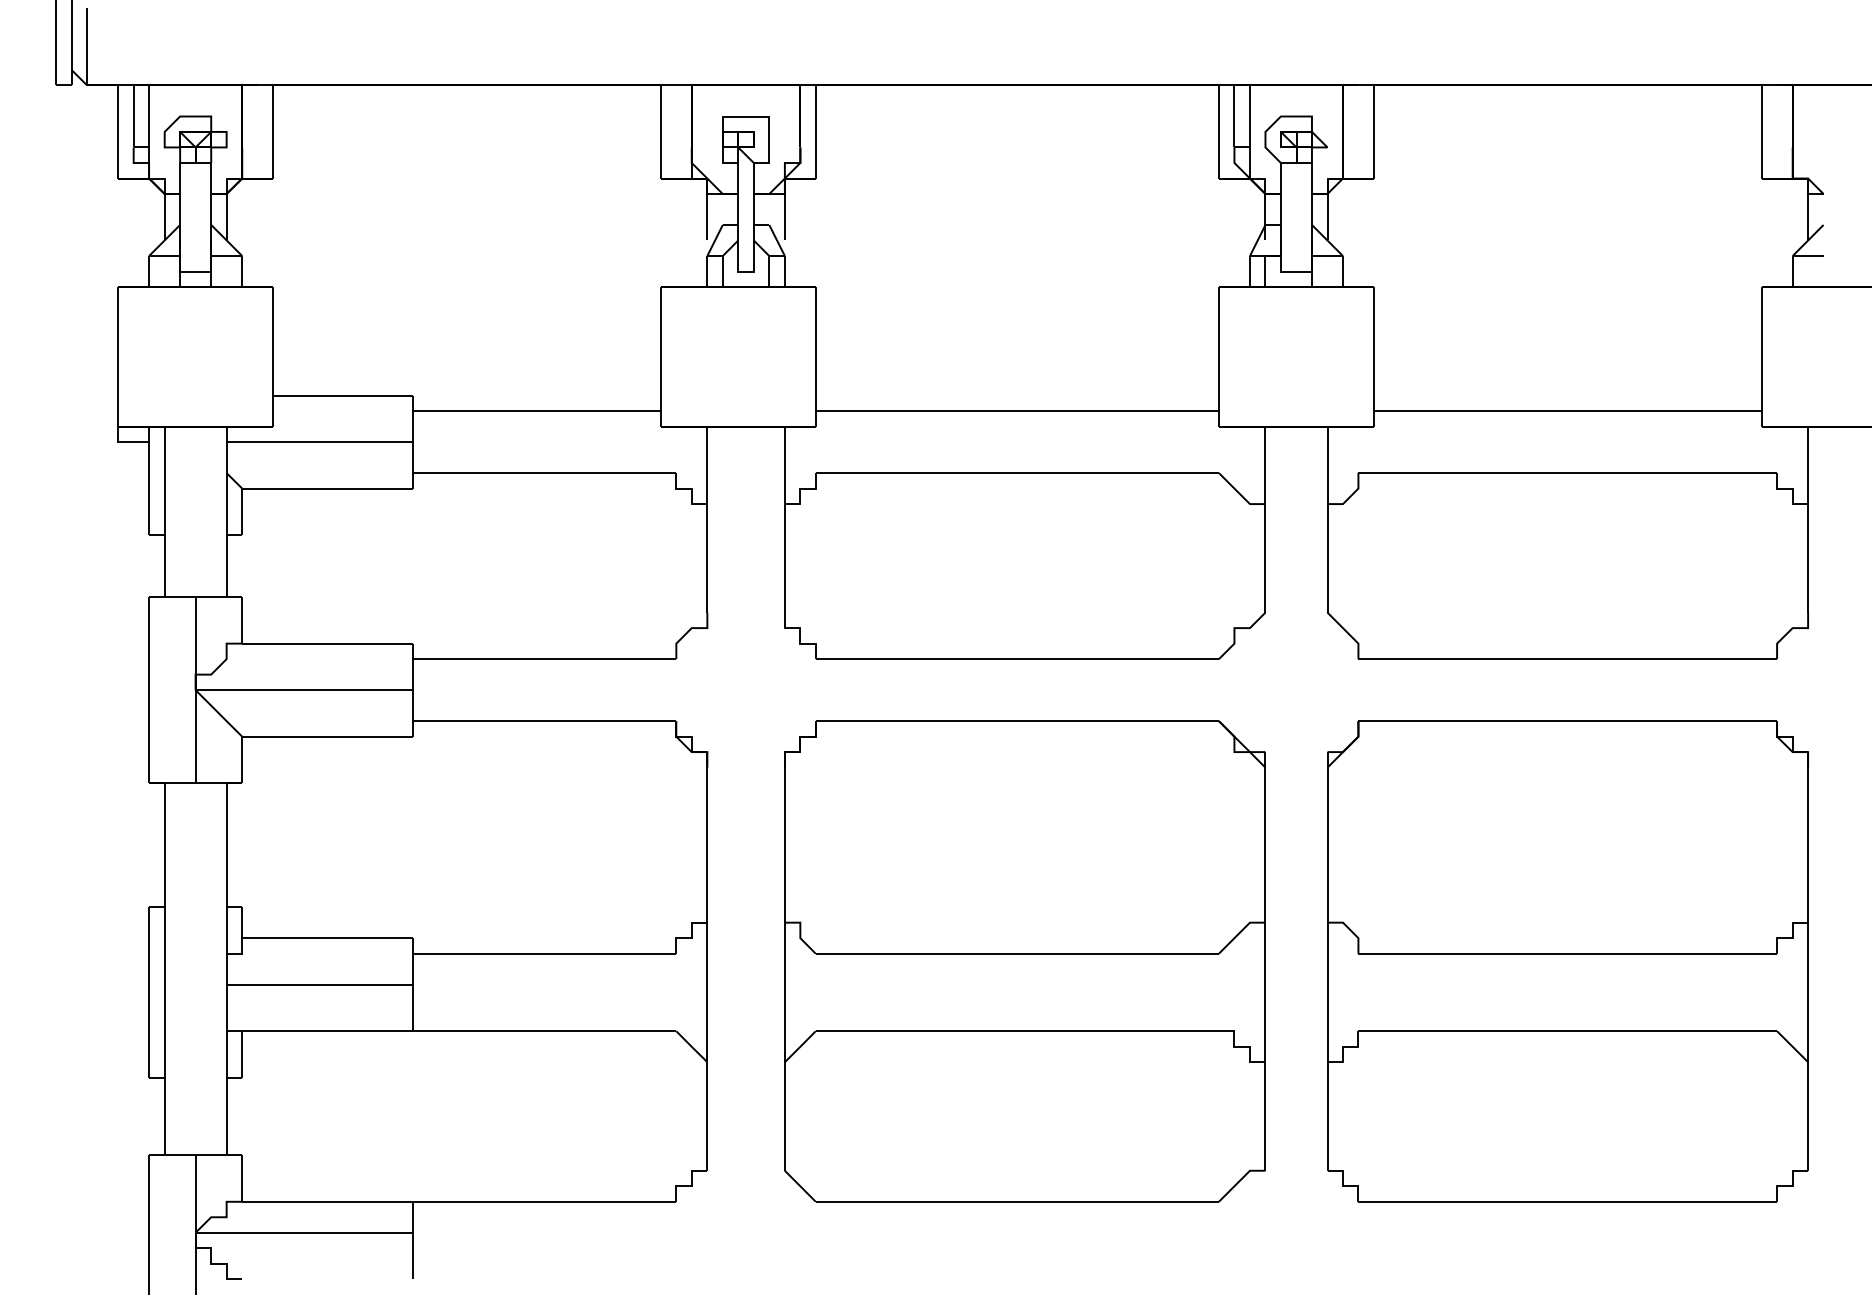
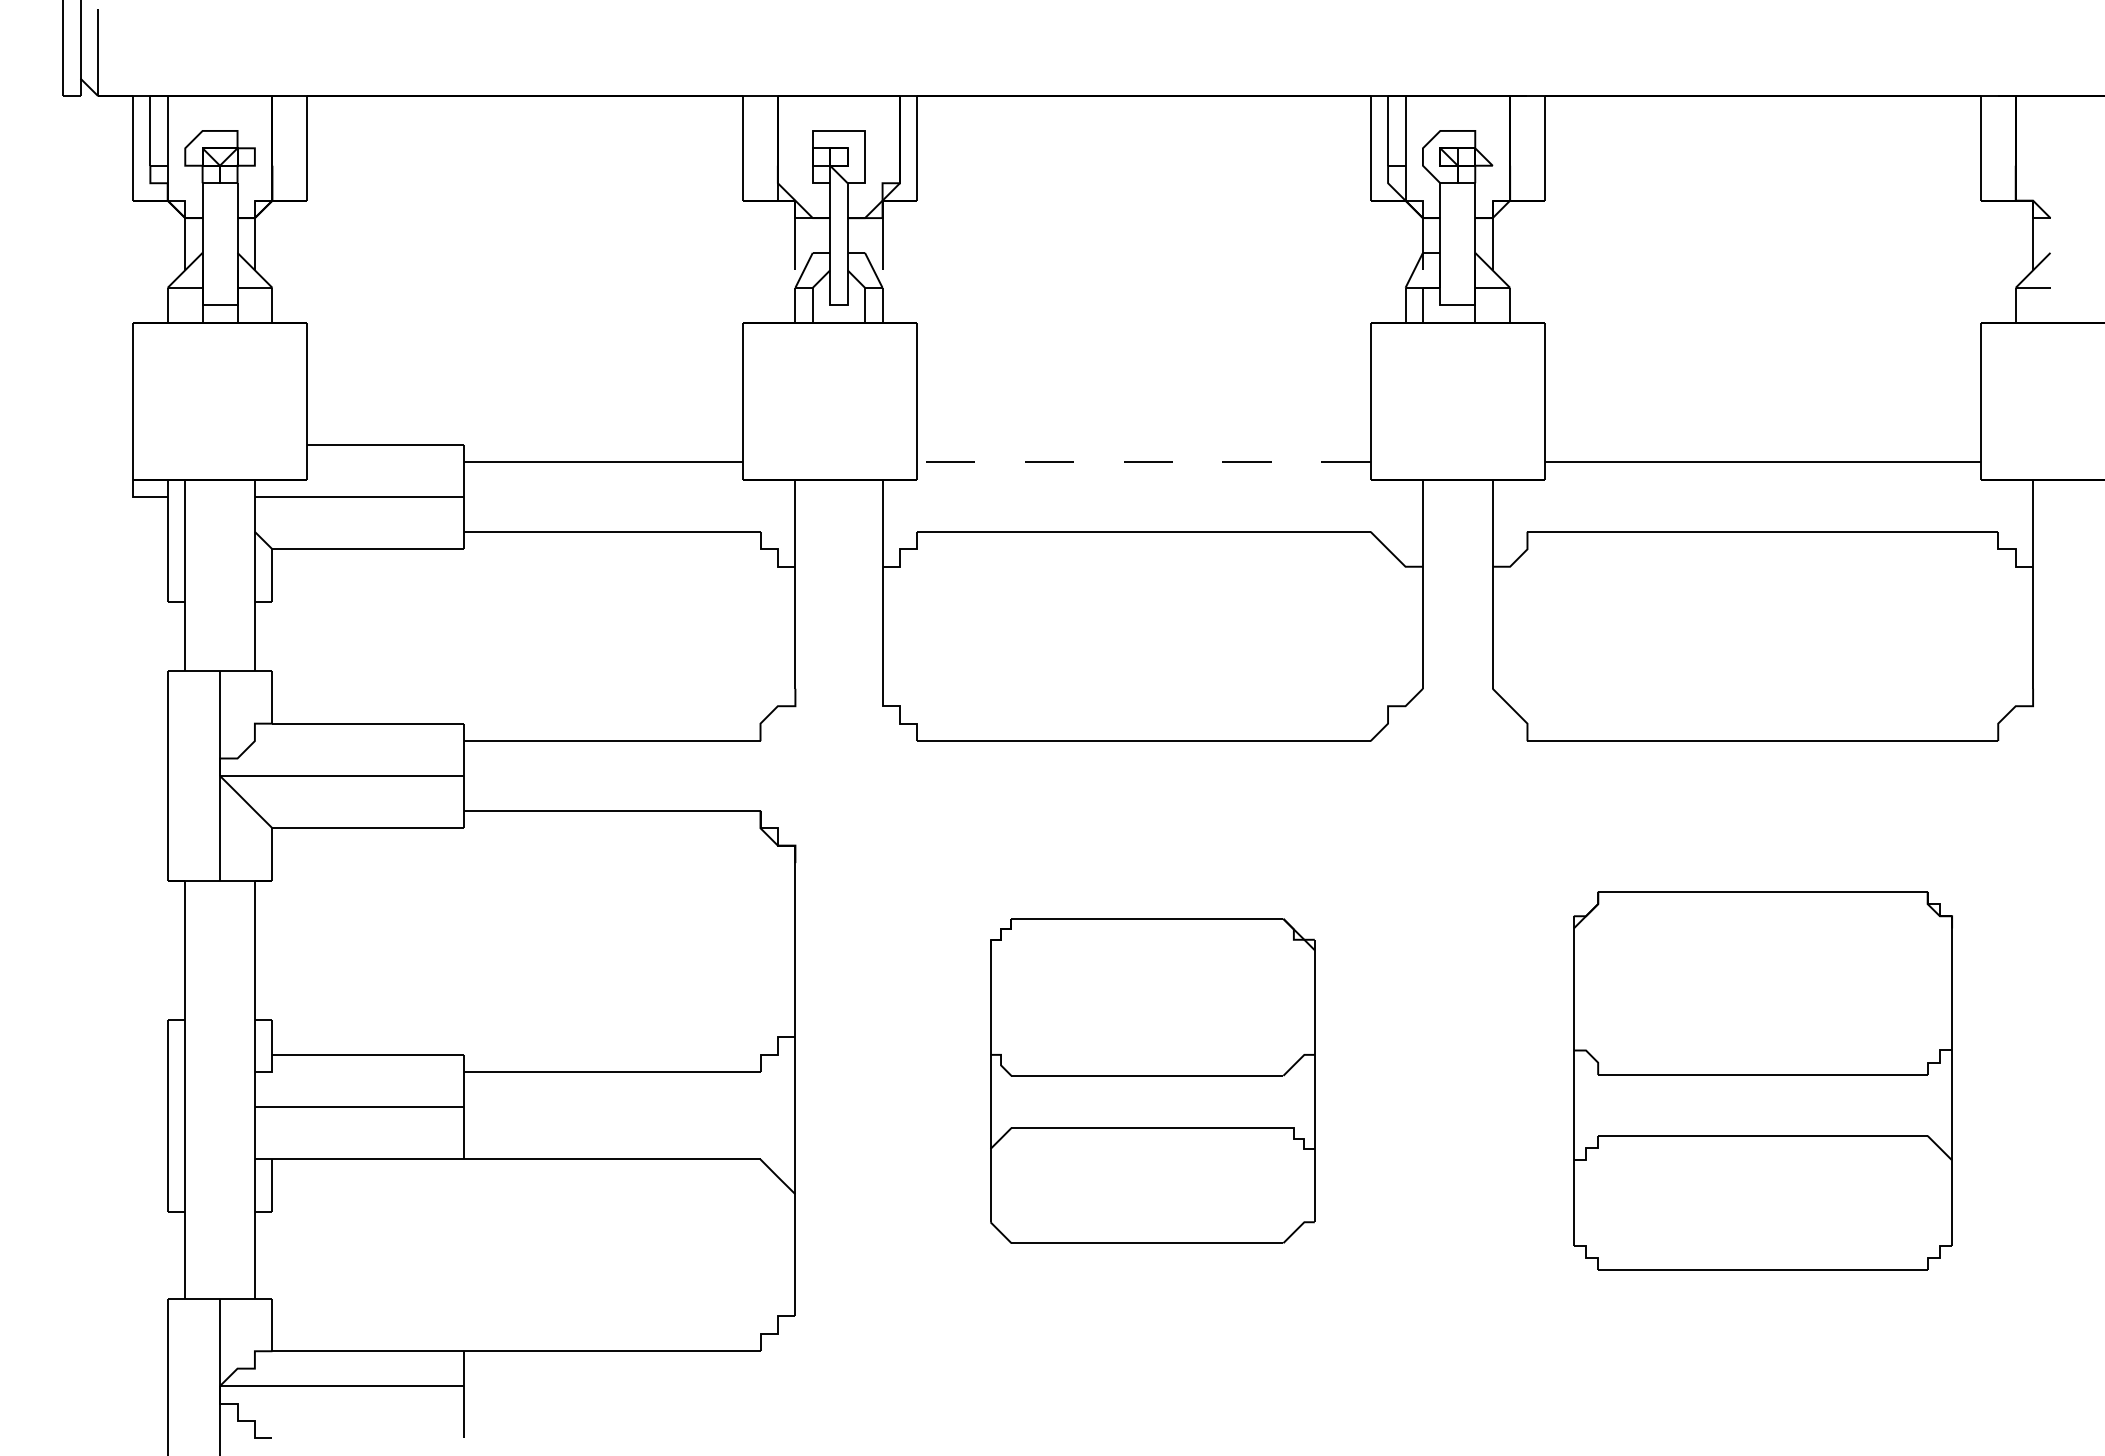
line: (1017, 411) -> (1144, 462), solid -> dashed
part: (1024, 961) -> (1152, 1081), size x0.6
part: (1567, 961) -> (1762, 1081), size x0.7

